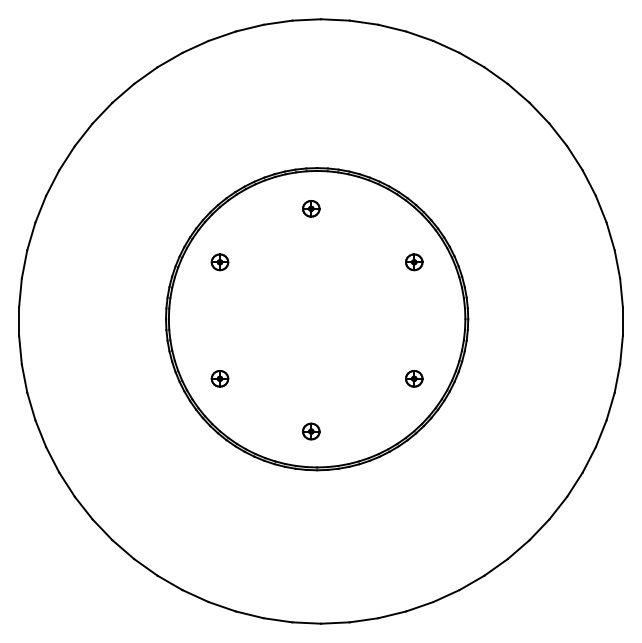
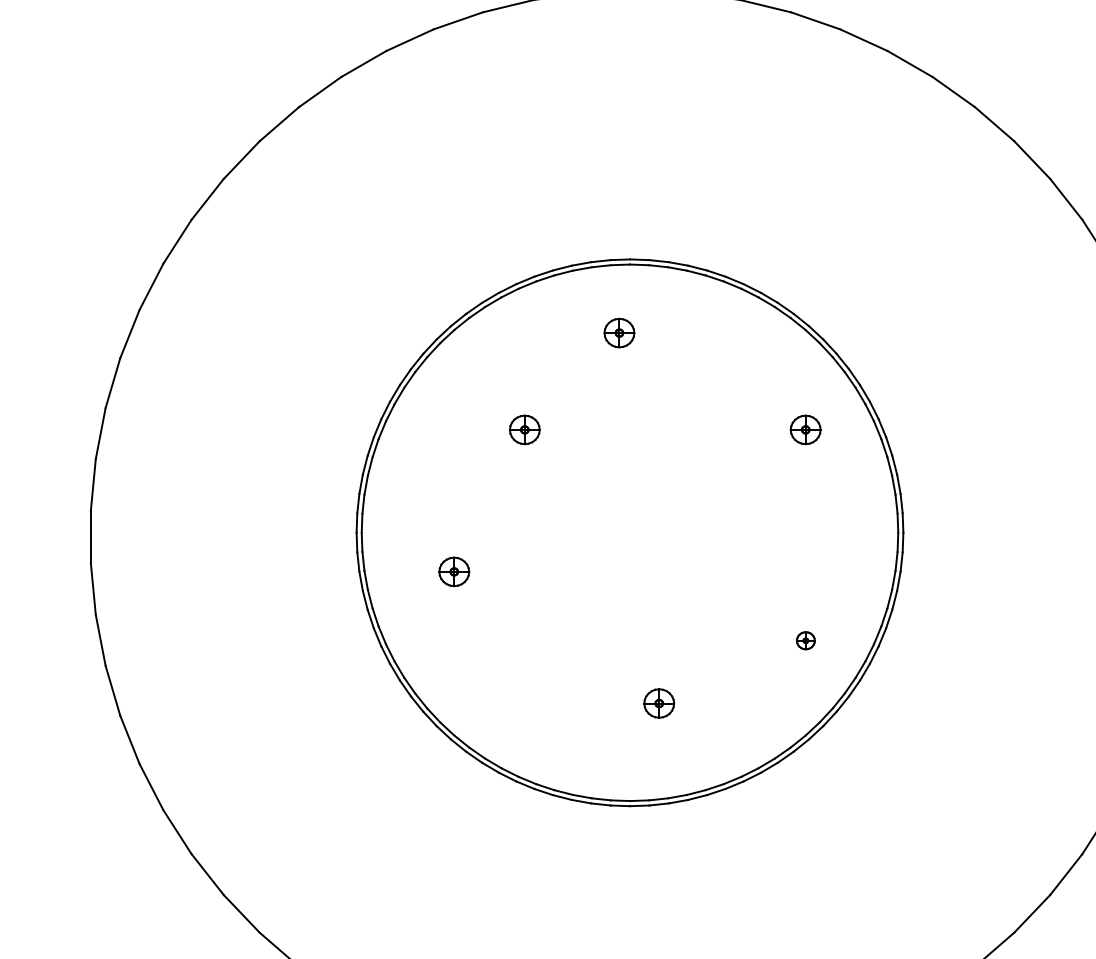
part: (219, 262) -> (523, 430), moved
part: (219, 378) -> (453, 571), moved
part: (414, 378) -> (806, 640), size x0.6
part: (311, 431) -> (659, 703), moved

